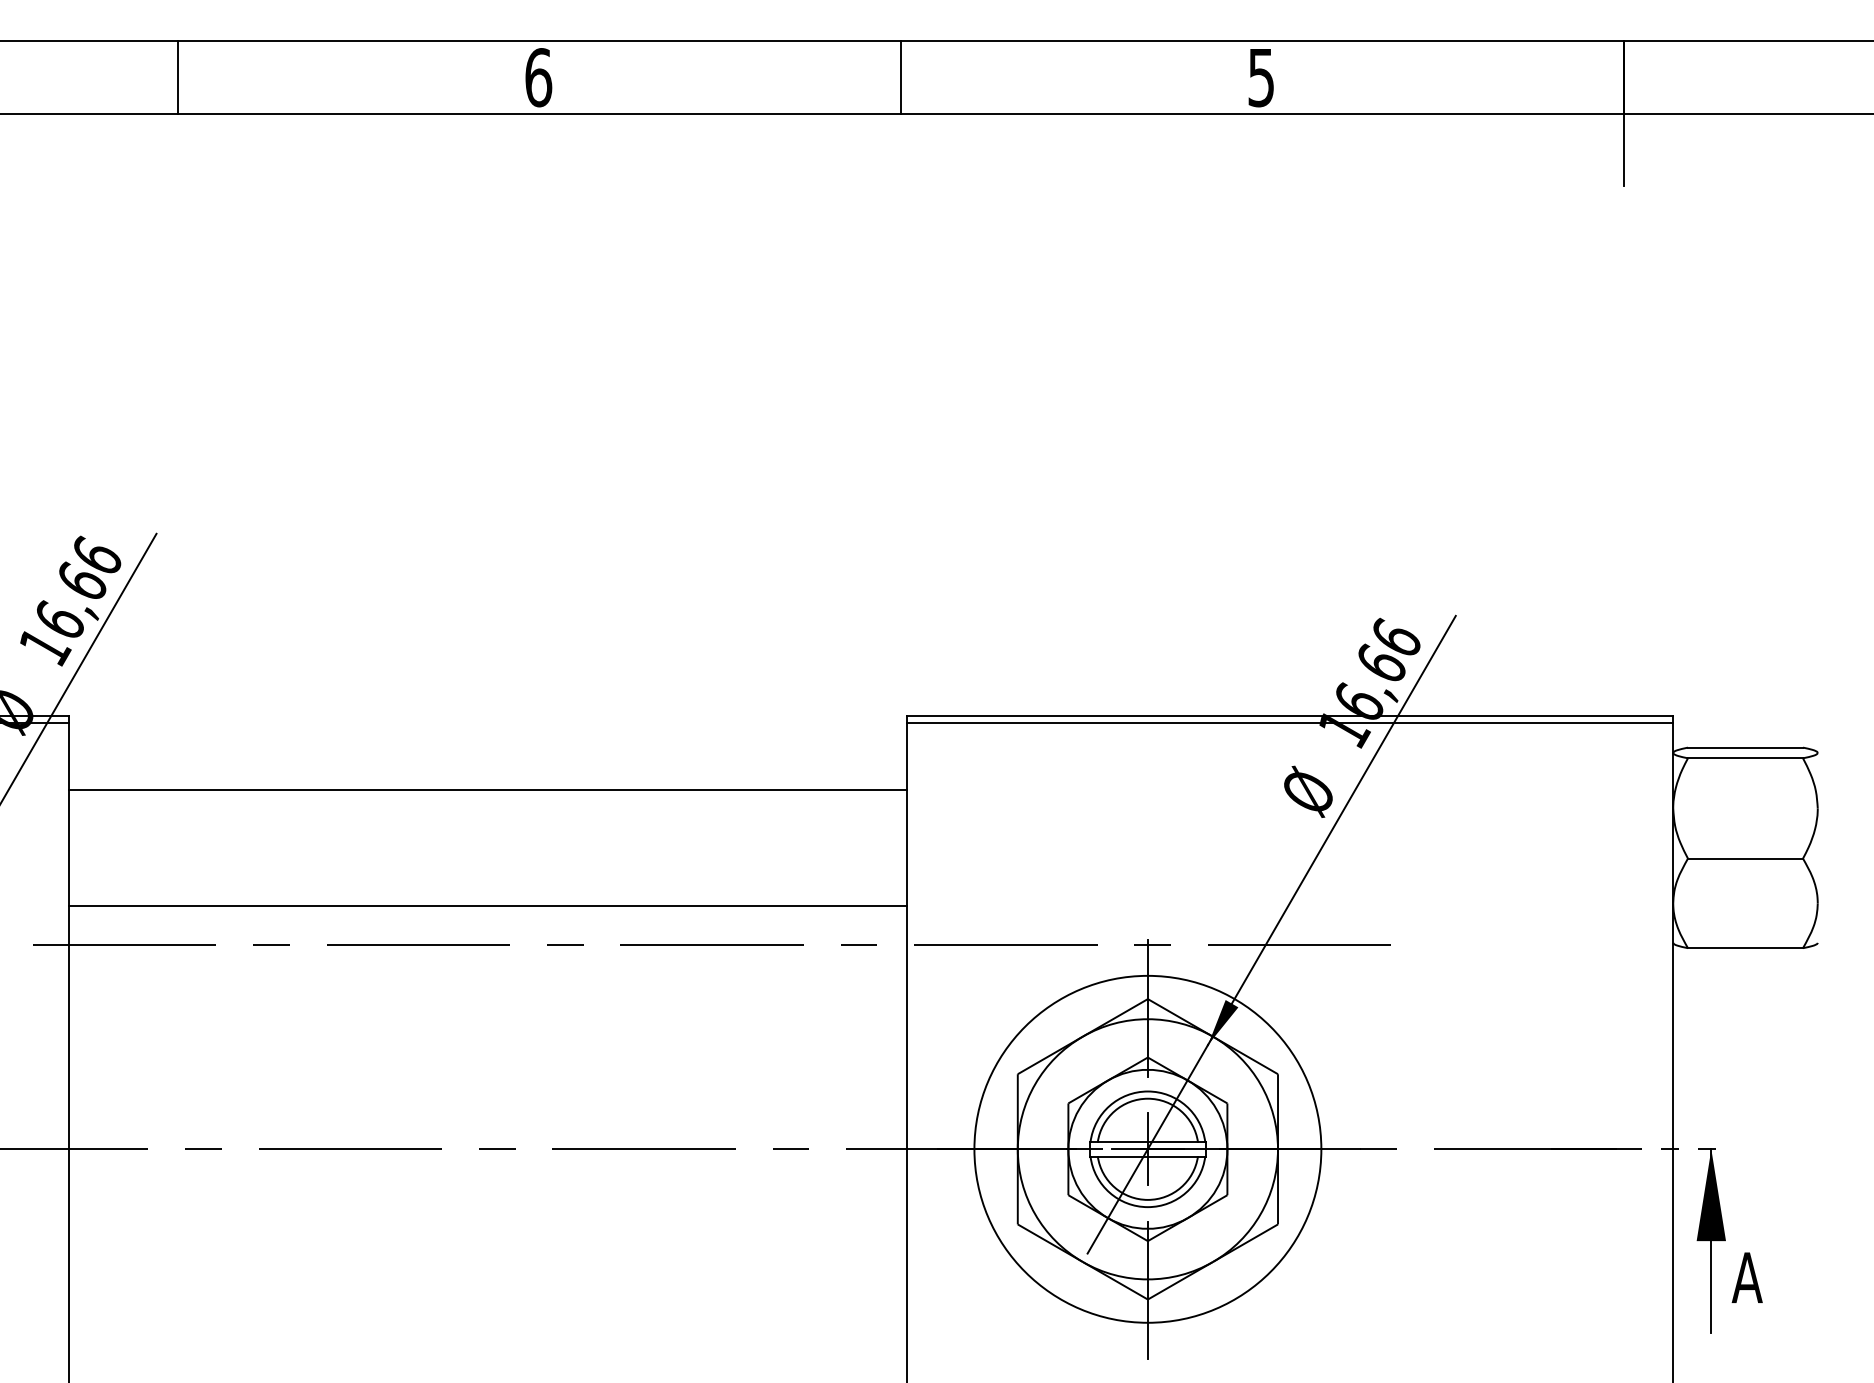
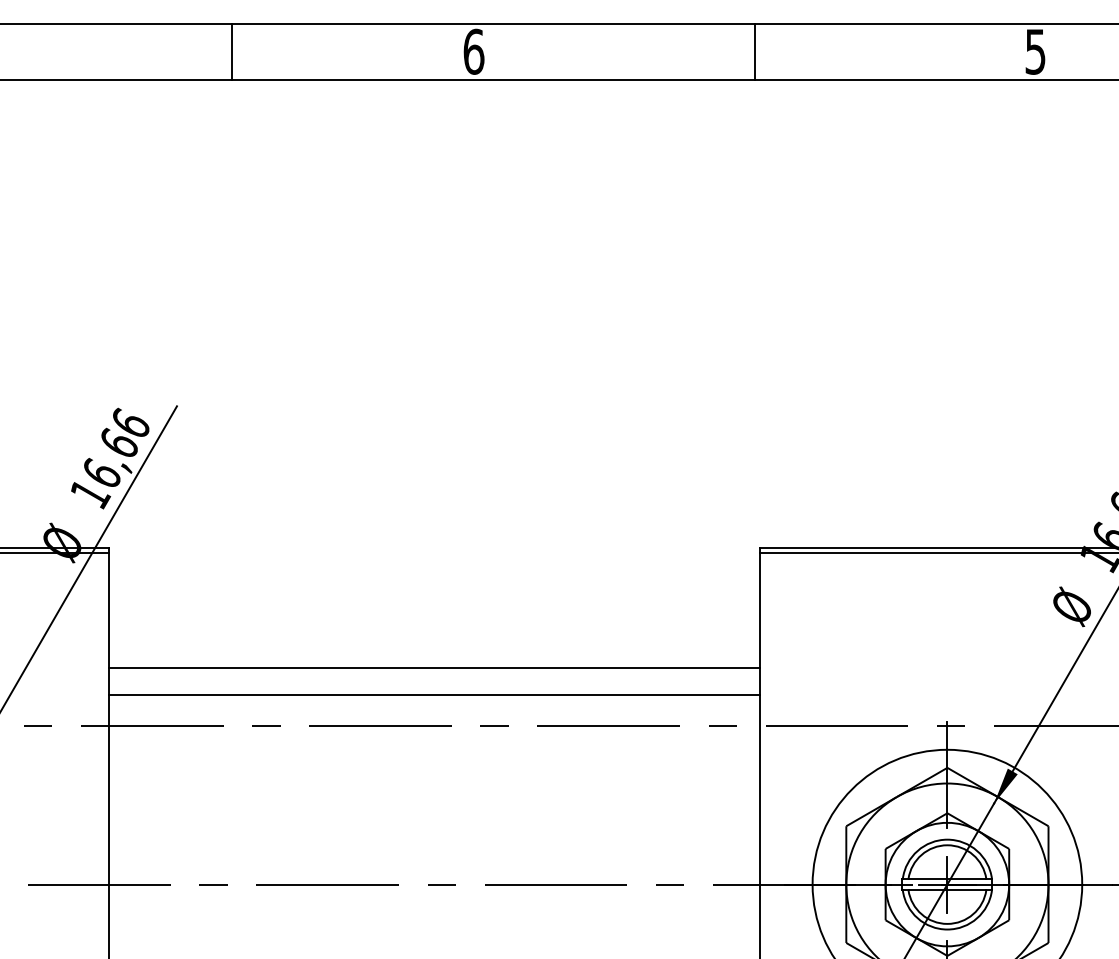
line: (177, 77) -> (231, 51), moved
line: (487, 790) -> (434, 668), moved

